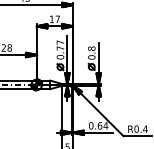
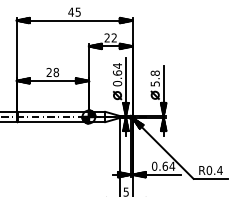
text: (54, 18) -> (110, 37), 17 -> 22
text: (60, 45) -> (117, 69), 0.77 -> 0.64
text: (91, 57) -> (154, 83), 0.8 -> 5.8

